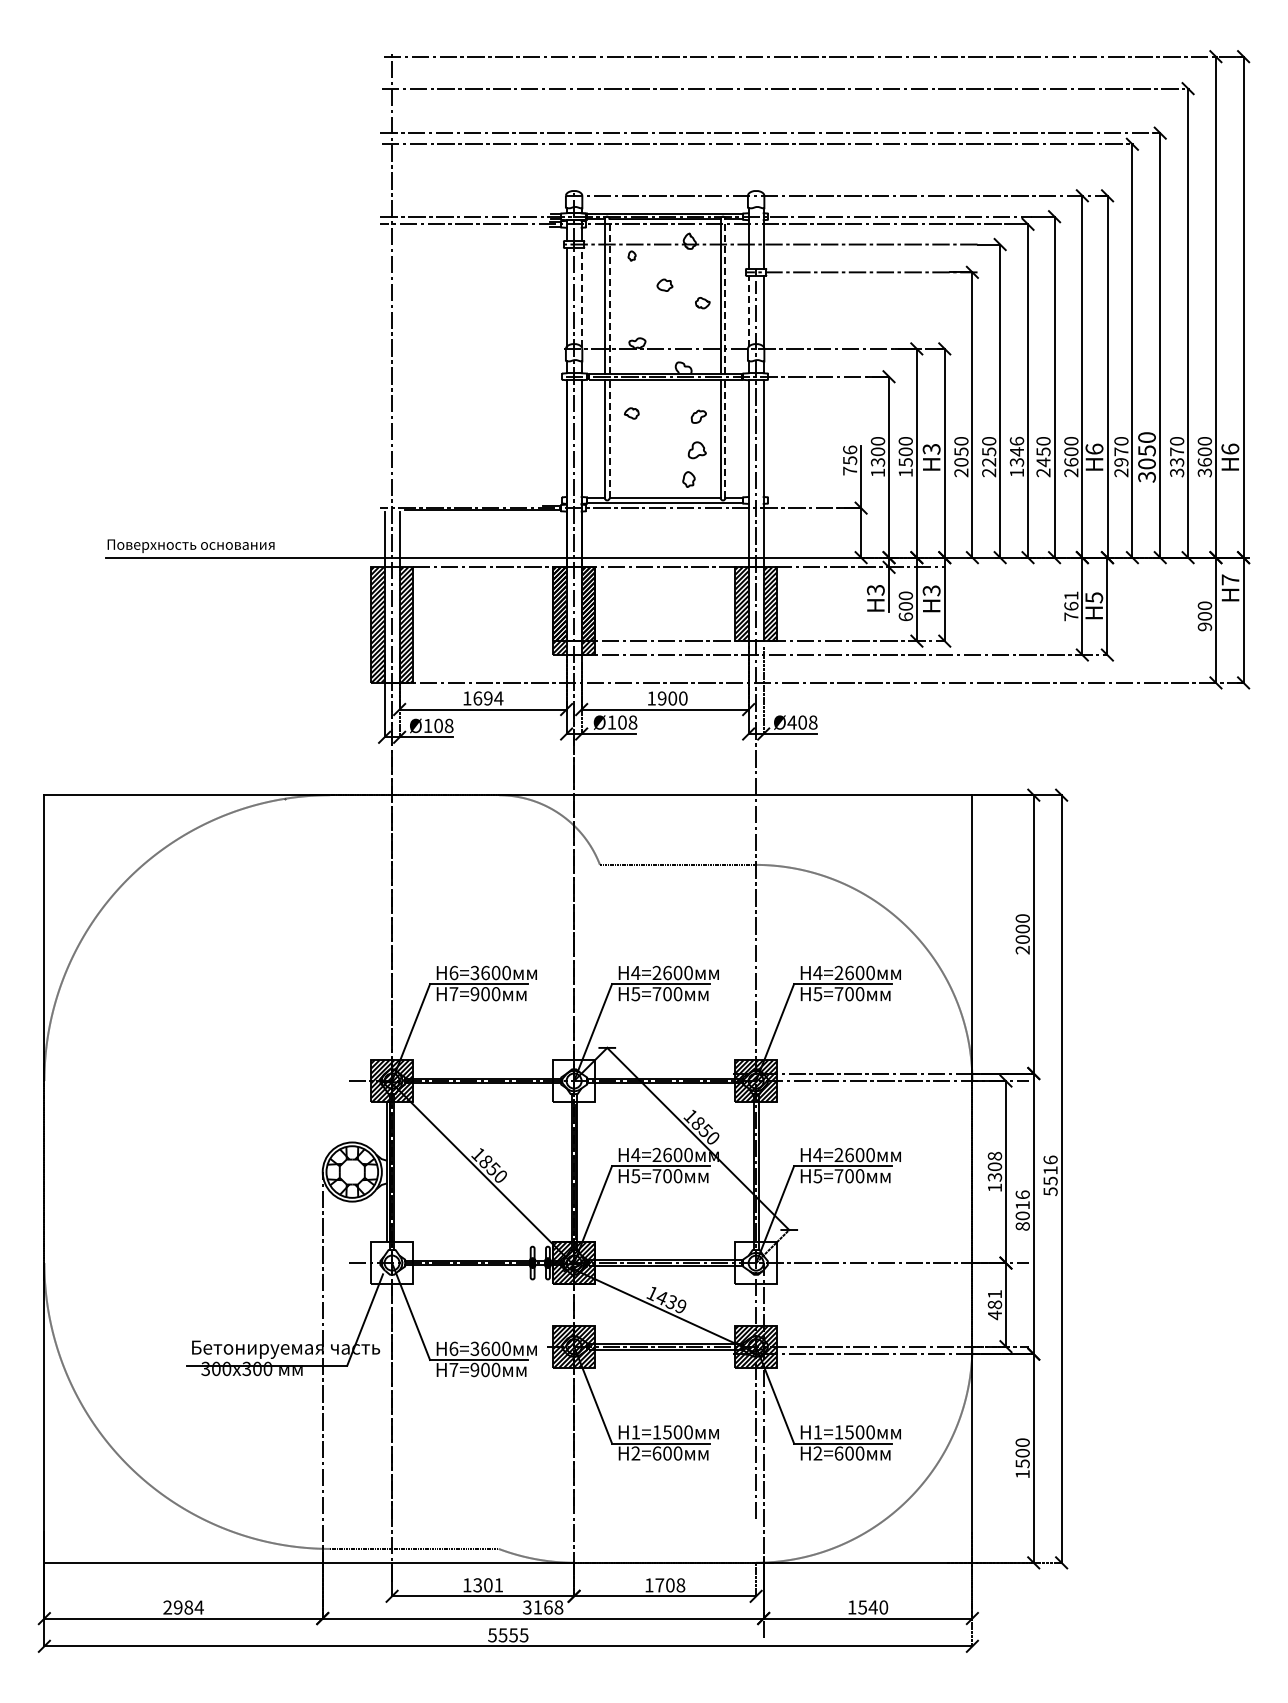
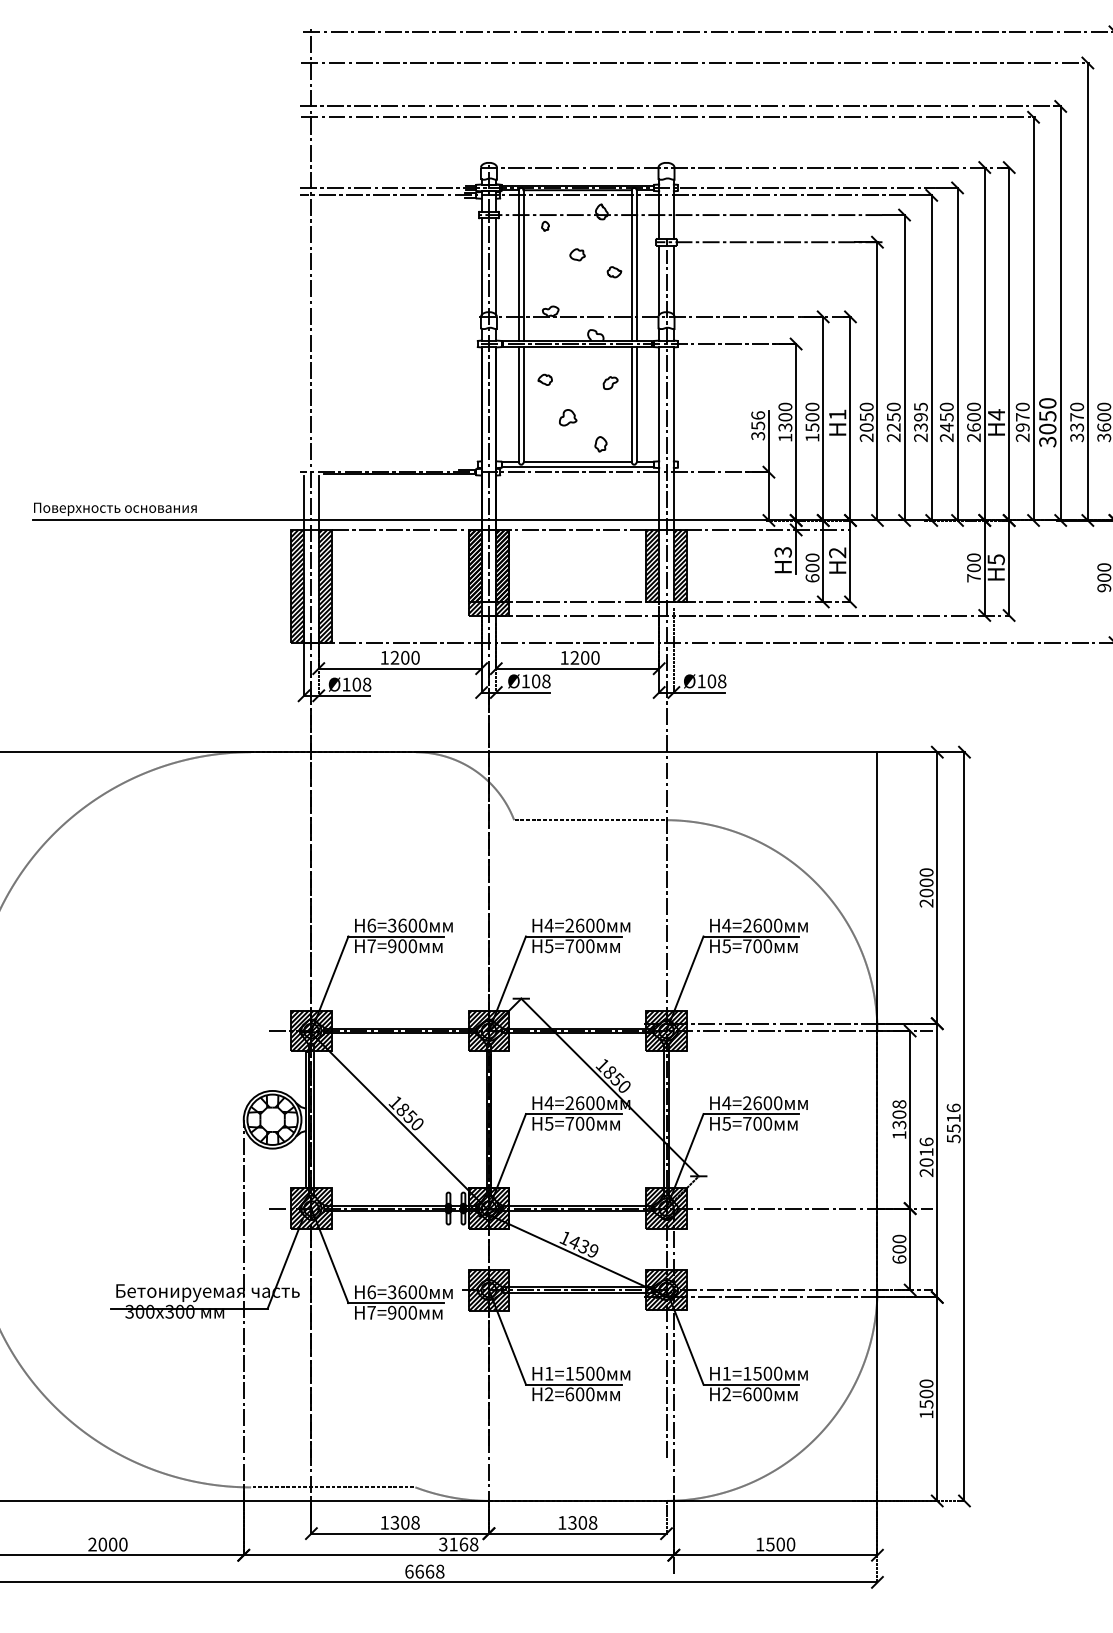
line: (609, 295) -> (523, 264), dashed -> solid
line: (725, 295) -> (636, 264), dashed -> solid
line: (581, 296) -> (496, 265), dashed -> solid
line: (748, 311) -> (659, 280), dashed -> solid
line: (609, 438) -> (523, 404), dashed -> solid
line: (725, 438) -> (636, 404), dashed -> solid
text: (931, 449) -> (837, 415), H3 -> H1
text: (1094, 449) -> (996, 415), H6 -> H4
part: (696, 450) -> (567, 417), moved
text: (1016, 456) -> (920, 421), 1346 -> 2395
text: (850, 470) -> (758, 435), 756 -> 356
text: (931, 590) -> (837, 552), H3 -> H2
text: (1071, 600) -> (974, 562), 761 -> 700
text: (488, 698) -> (405, 657), 1694 -> 1200
text: (661, 698) -> (574, 657), 1900 -> 1200
text: (791, 722) -> (700, 681), Ø408 -> Ø108
hatch: (574, 1080) -> (489, 1030), added
text: (1022, 1226) -> (926, 1172), 8016 -> 2016
hatch: (391, 1262) -> (310, 1208), added
hatch: (756, 1263) -> (666, 1208), added
text: (994, 1305) -> (899, 1249), 481 -> 600
text: (498, 1585) -> (415, 1523), 1301 -> 1308
text: (659, 1585) -> (572, 1523), 1708 -> 1308
text: (188, 1607) -> (112, 1544), 2984 -> 2000
text: (872, 1607) -> (780, 1544), 1540 -> 1500
text: (508, 1635) -> (424, 1571), 5555 -> 6668

